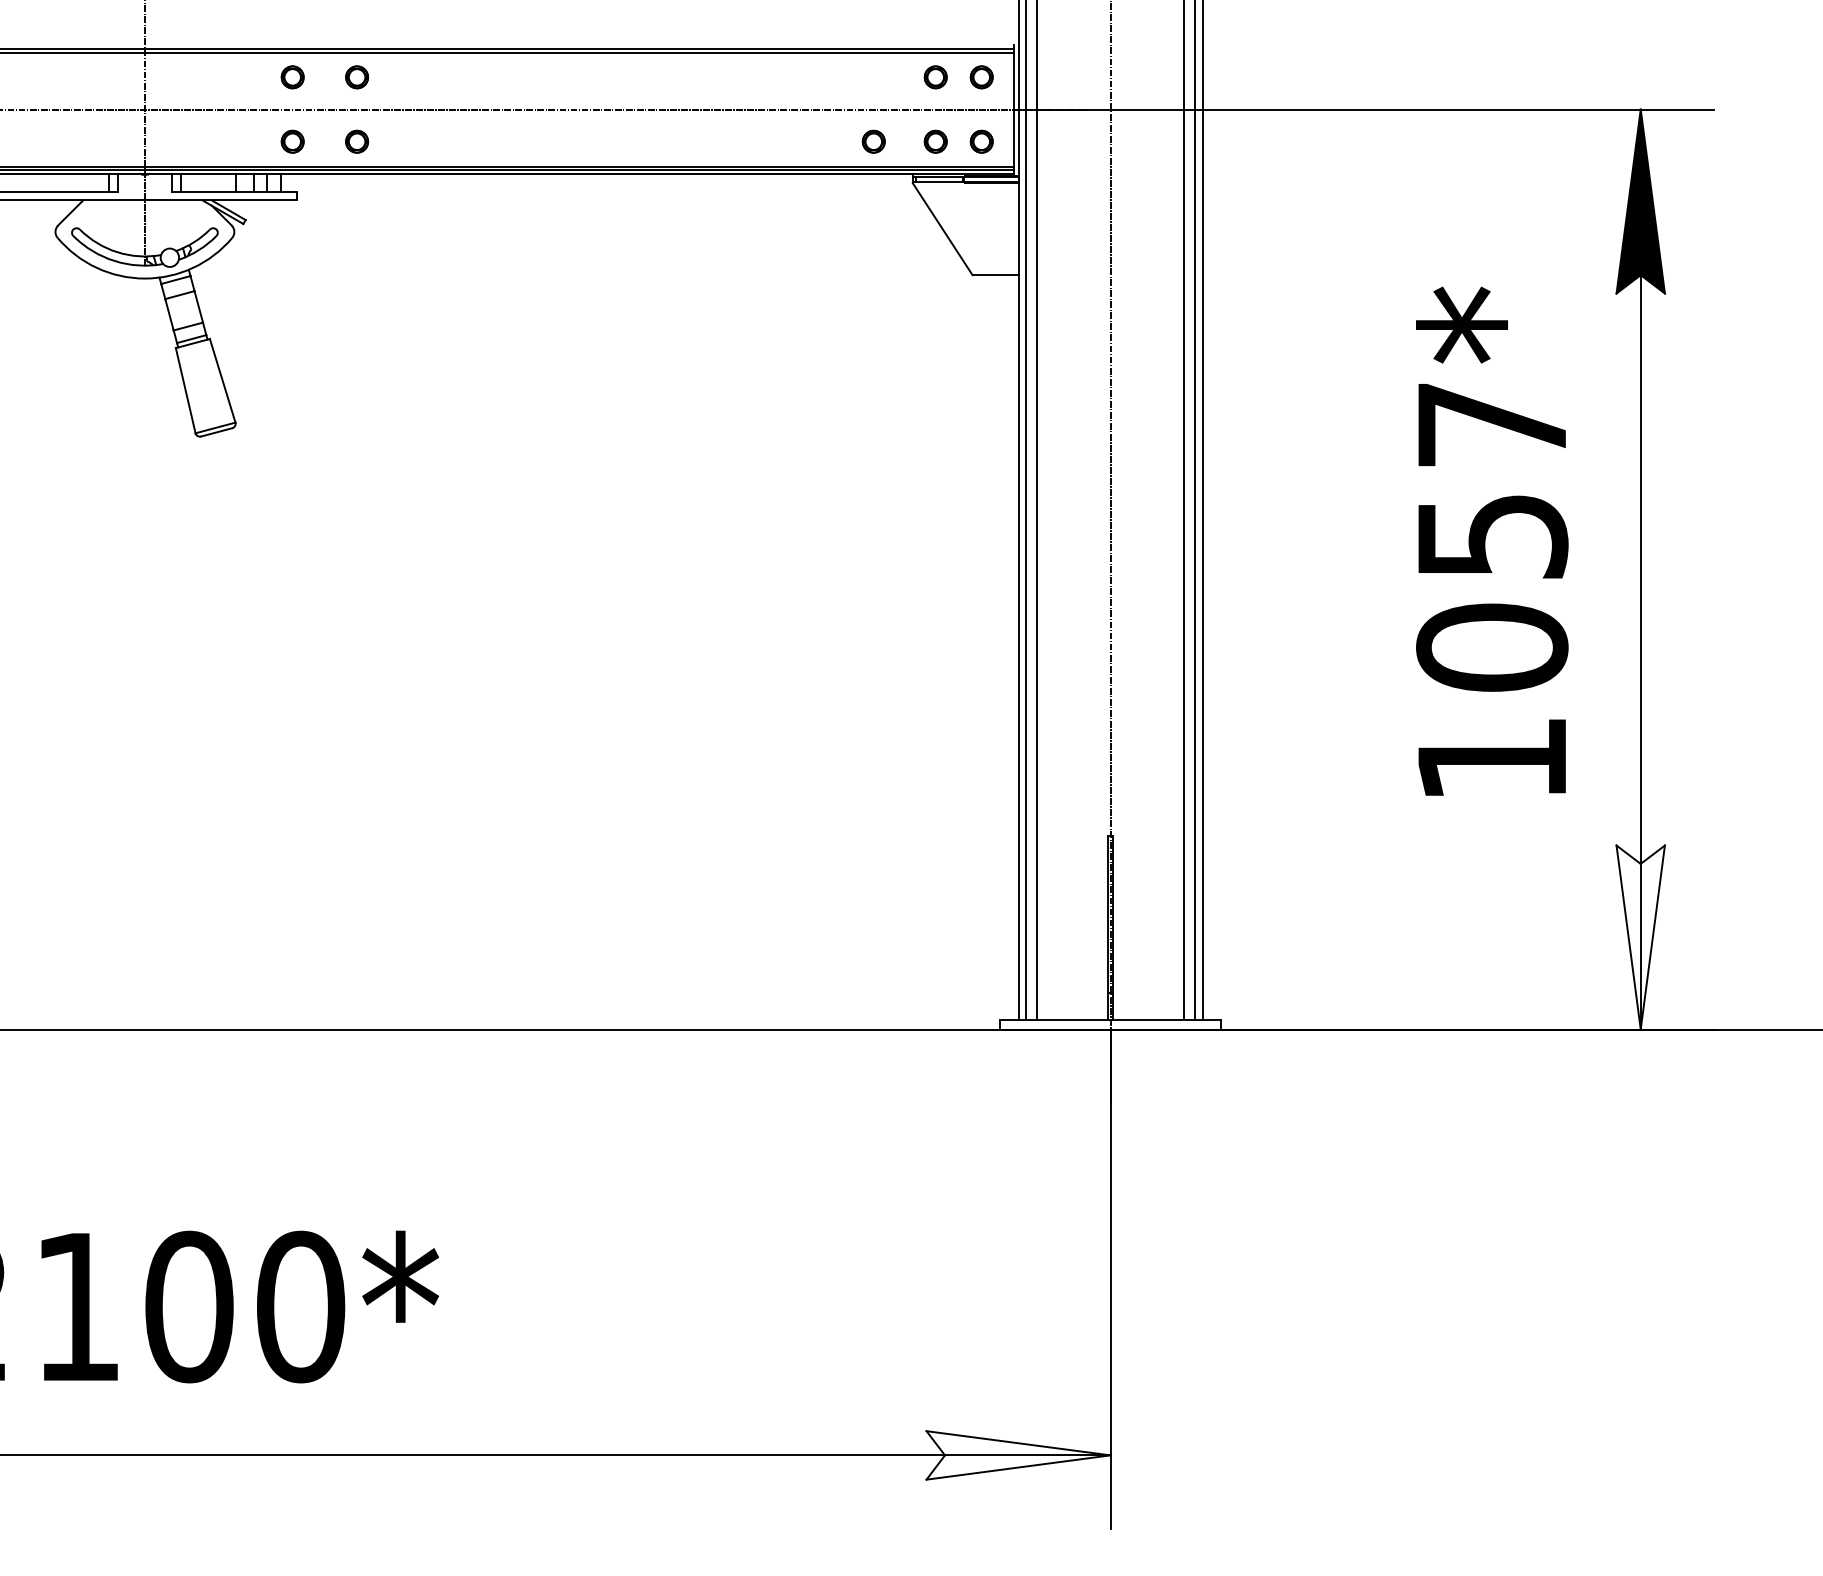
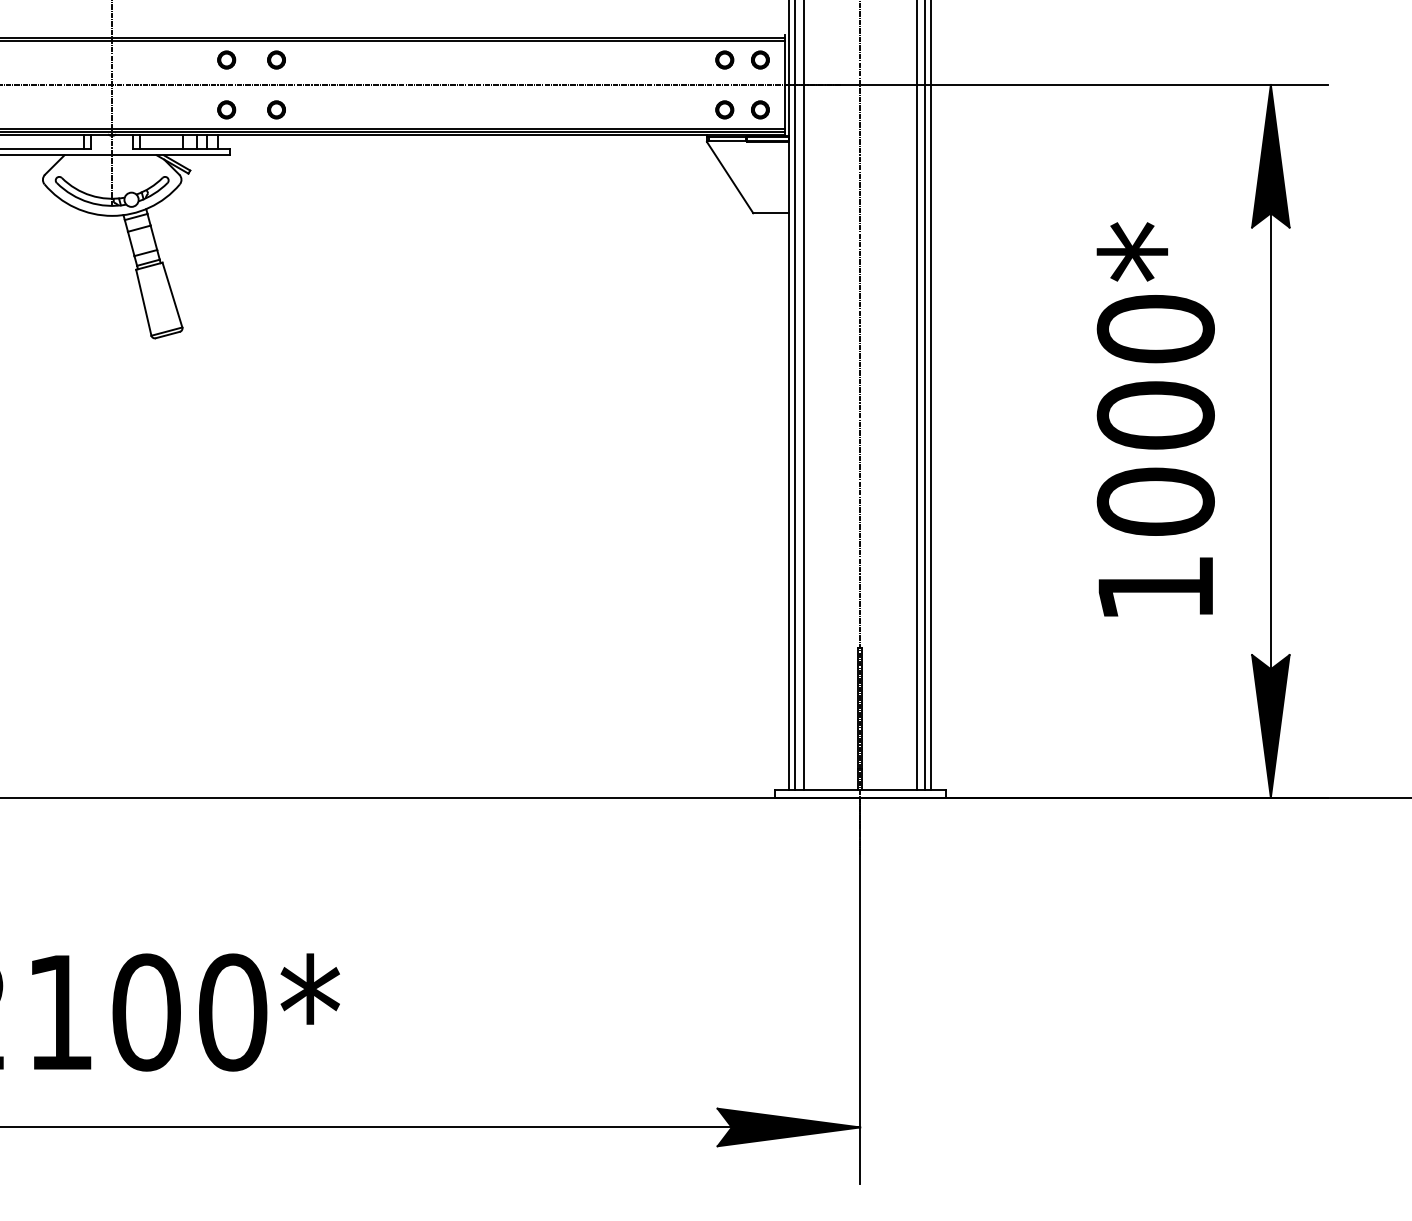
part: (873, 141) -> (676, 109), removed
text: (1491, 480) -> (1155, 372), 1057* -> 1000*
fill: (1640, 937) -> (1270, 726), added
fill: (1018, 1455) -> (788, 1127), added

